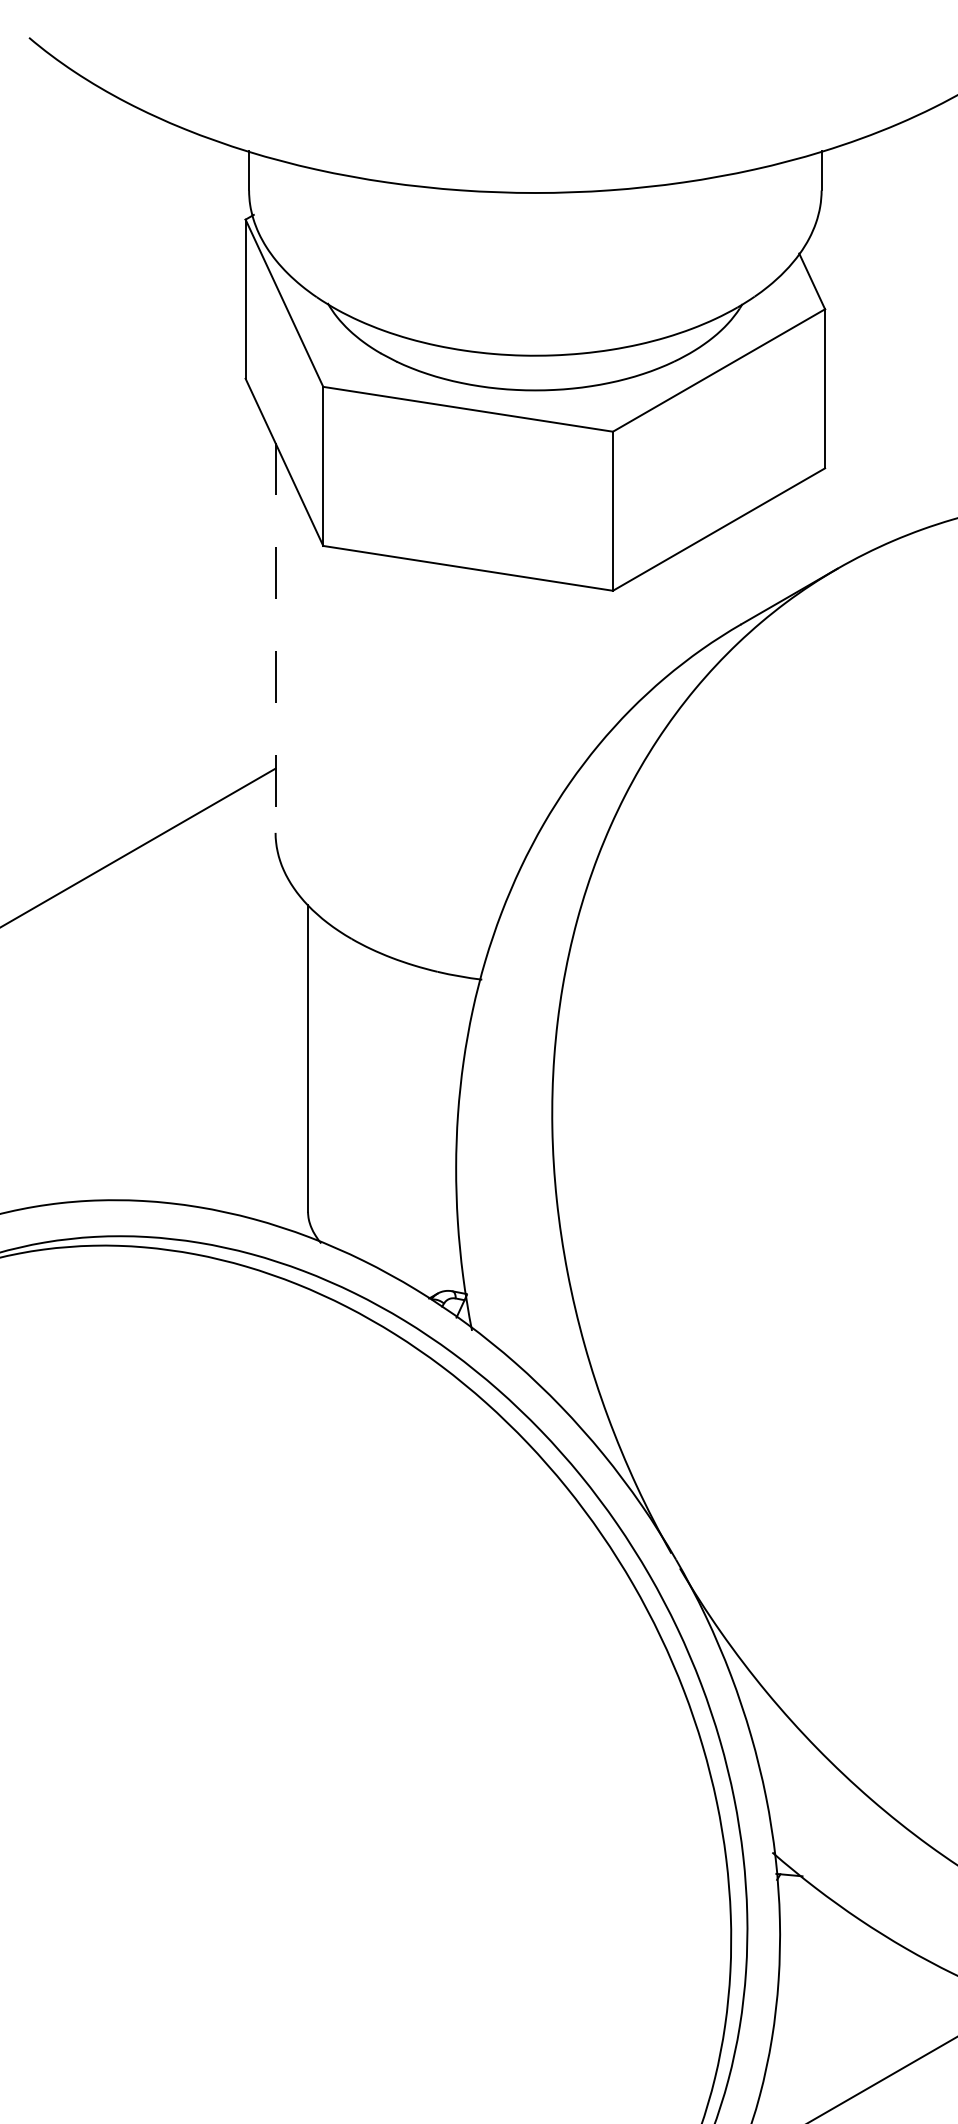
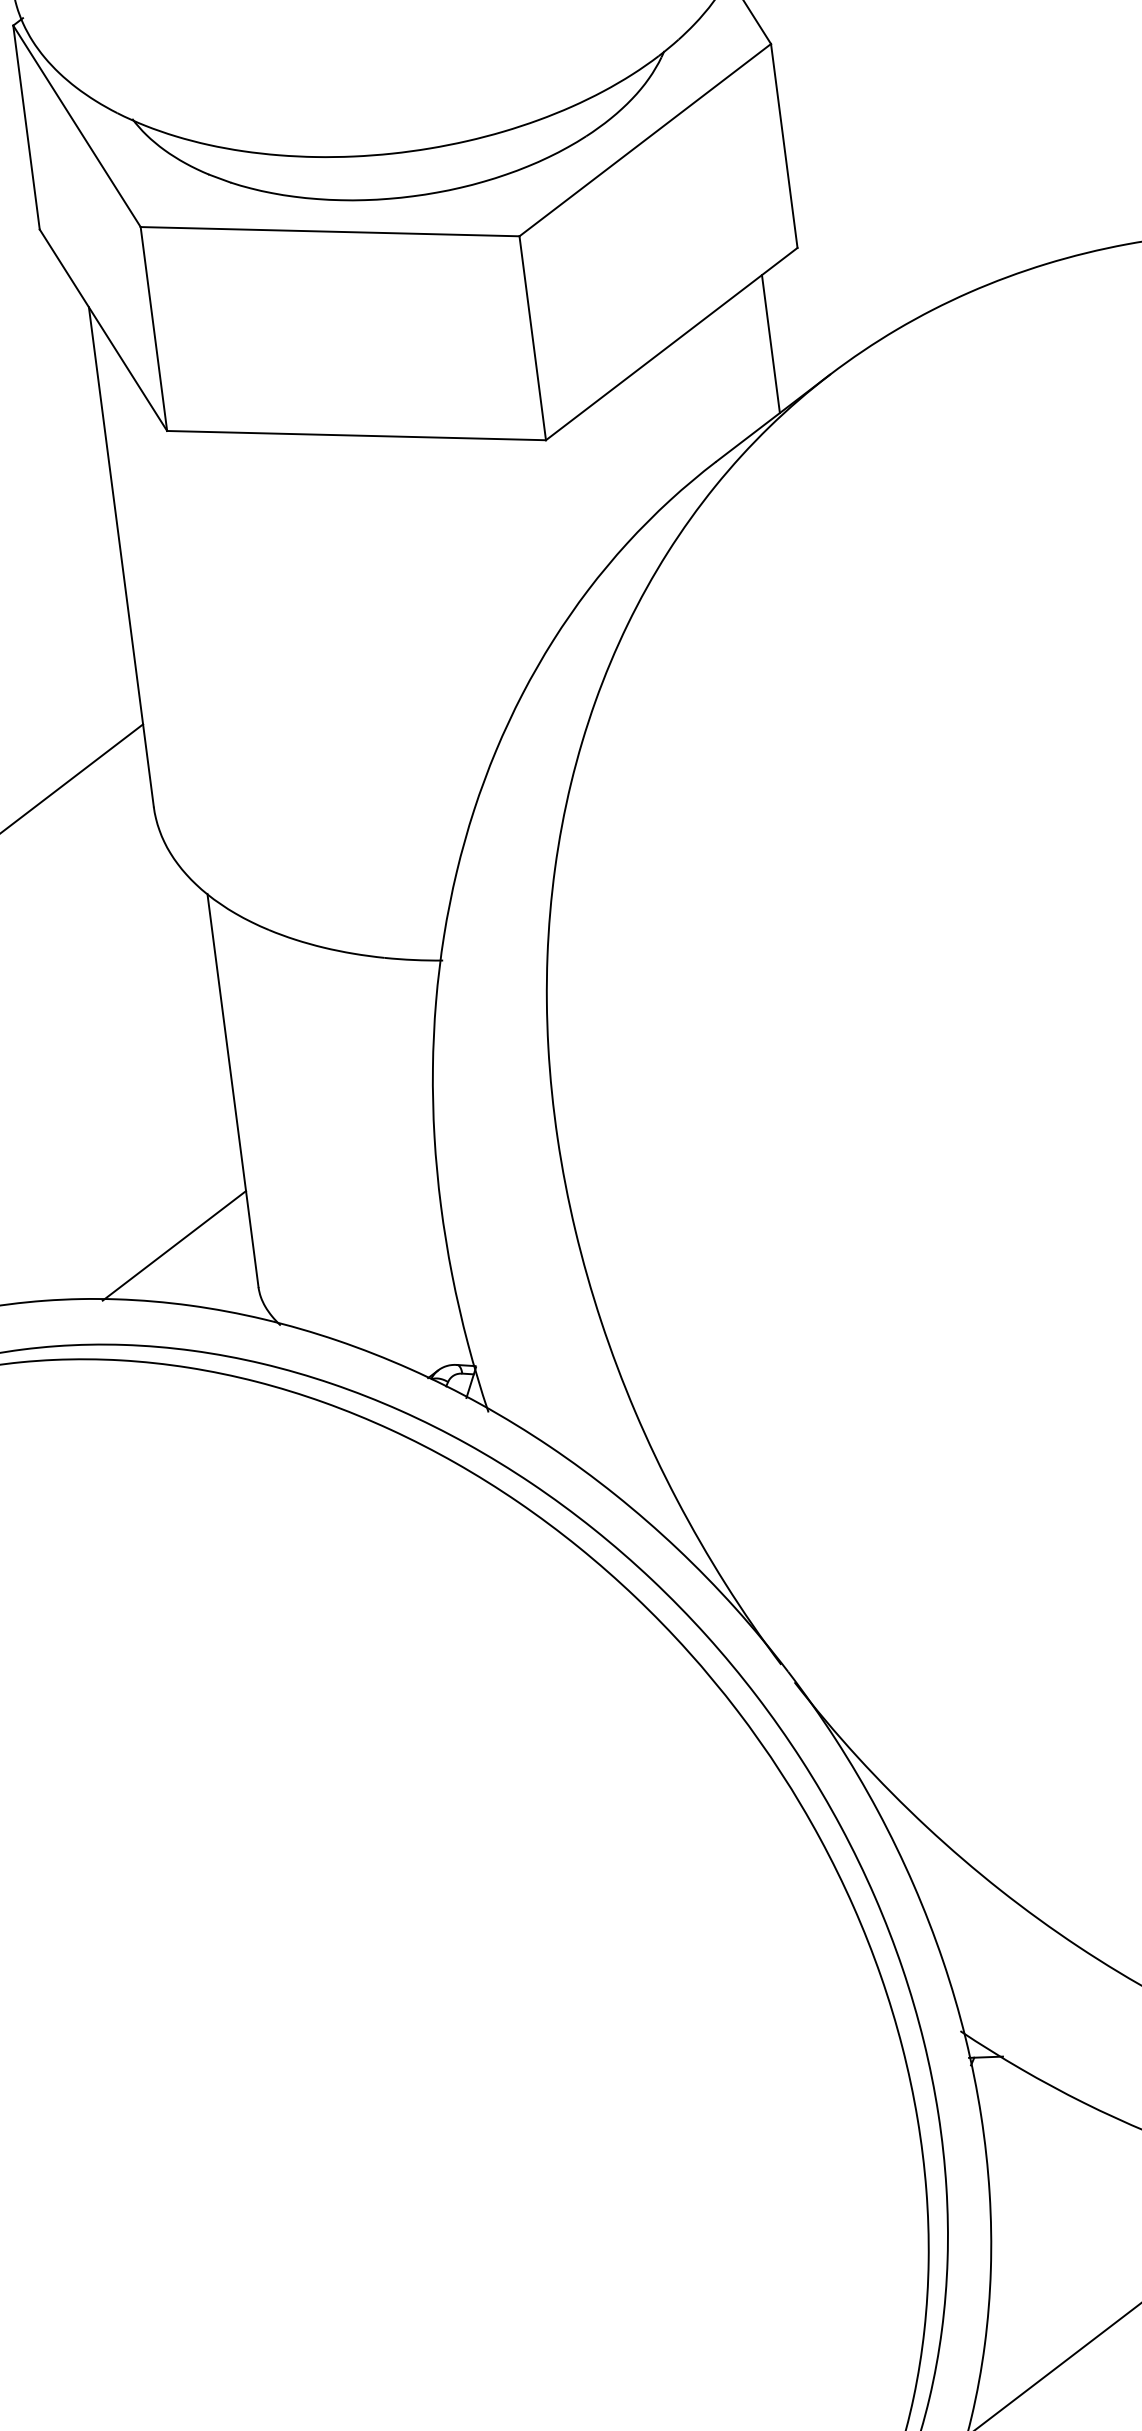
line: (795, 539) -> (771, 344), added
line: (275, 638) -> (121, 557), dashed -> solid
line: (247, 1171) -> (174, 1245), added

